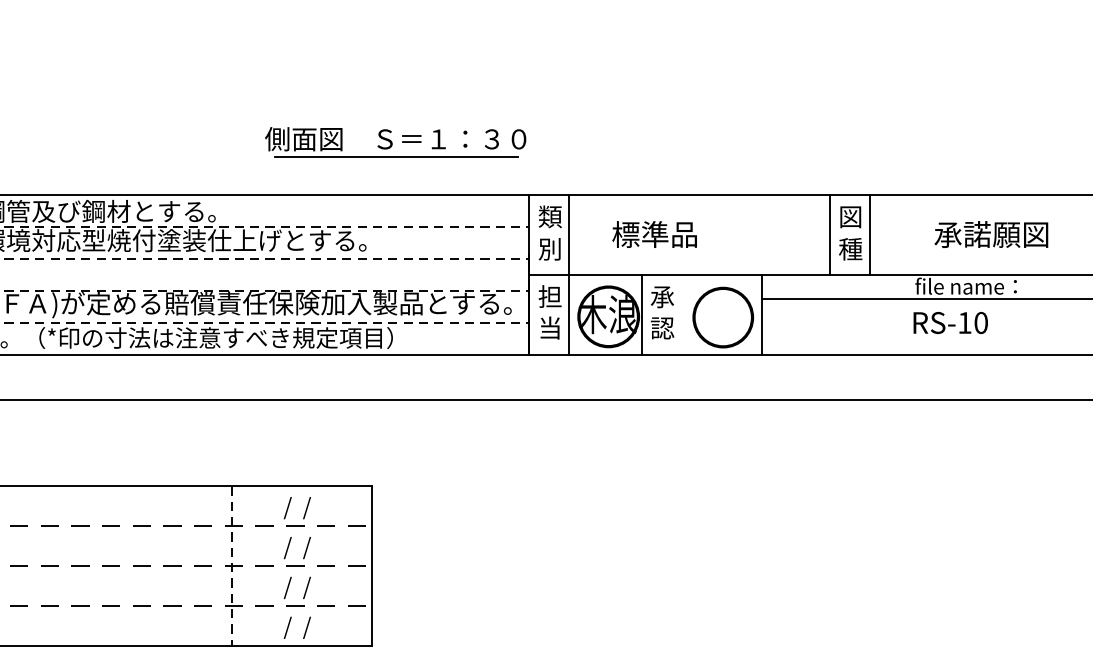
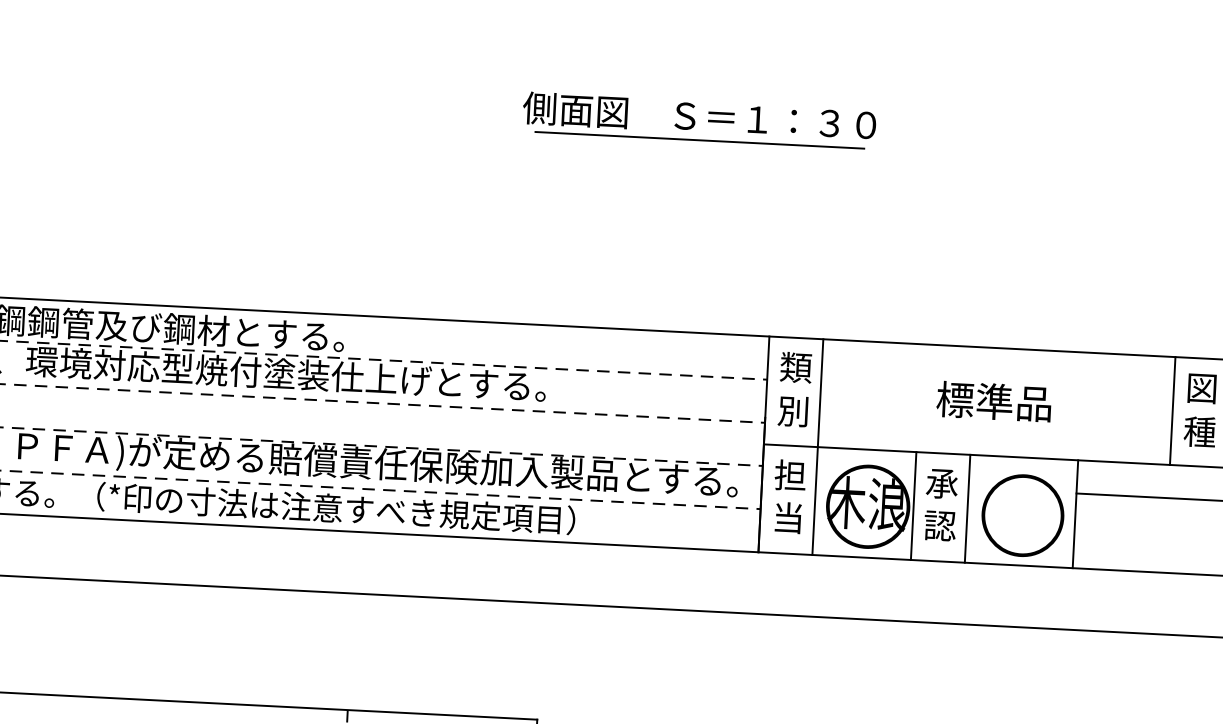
part: (395, 142) -> (699, 121), moved
text: (654, 234) -> (993, 401), moved
line: (682, 314) -> (968, 508), added

